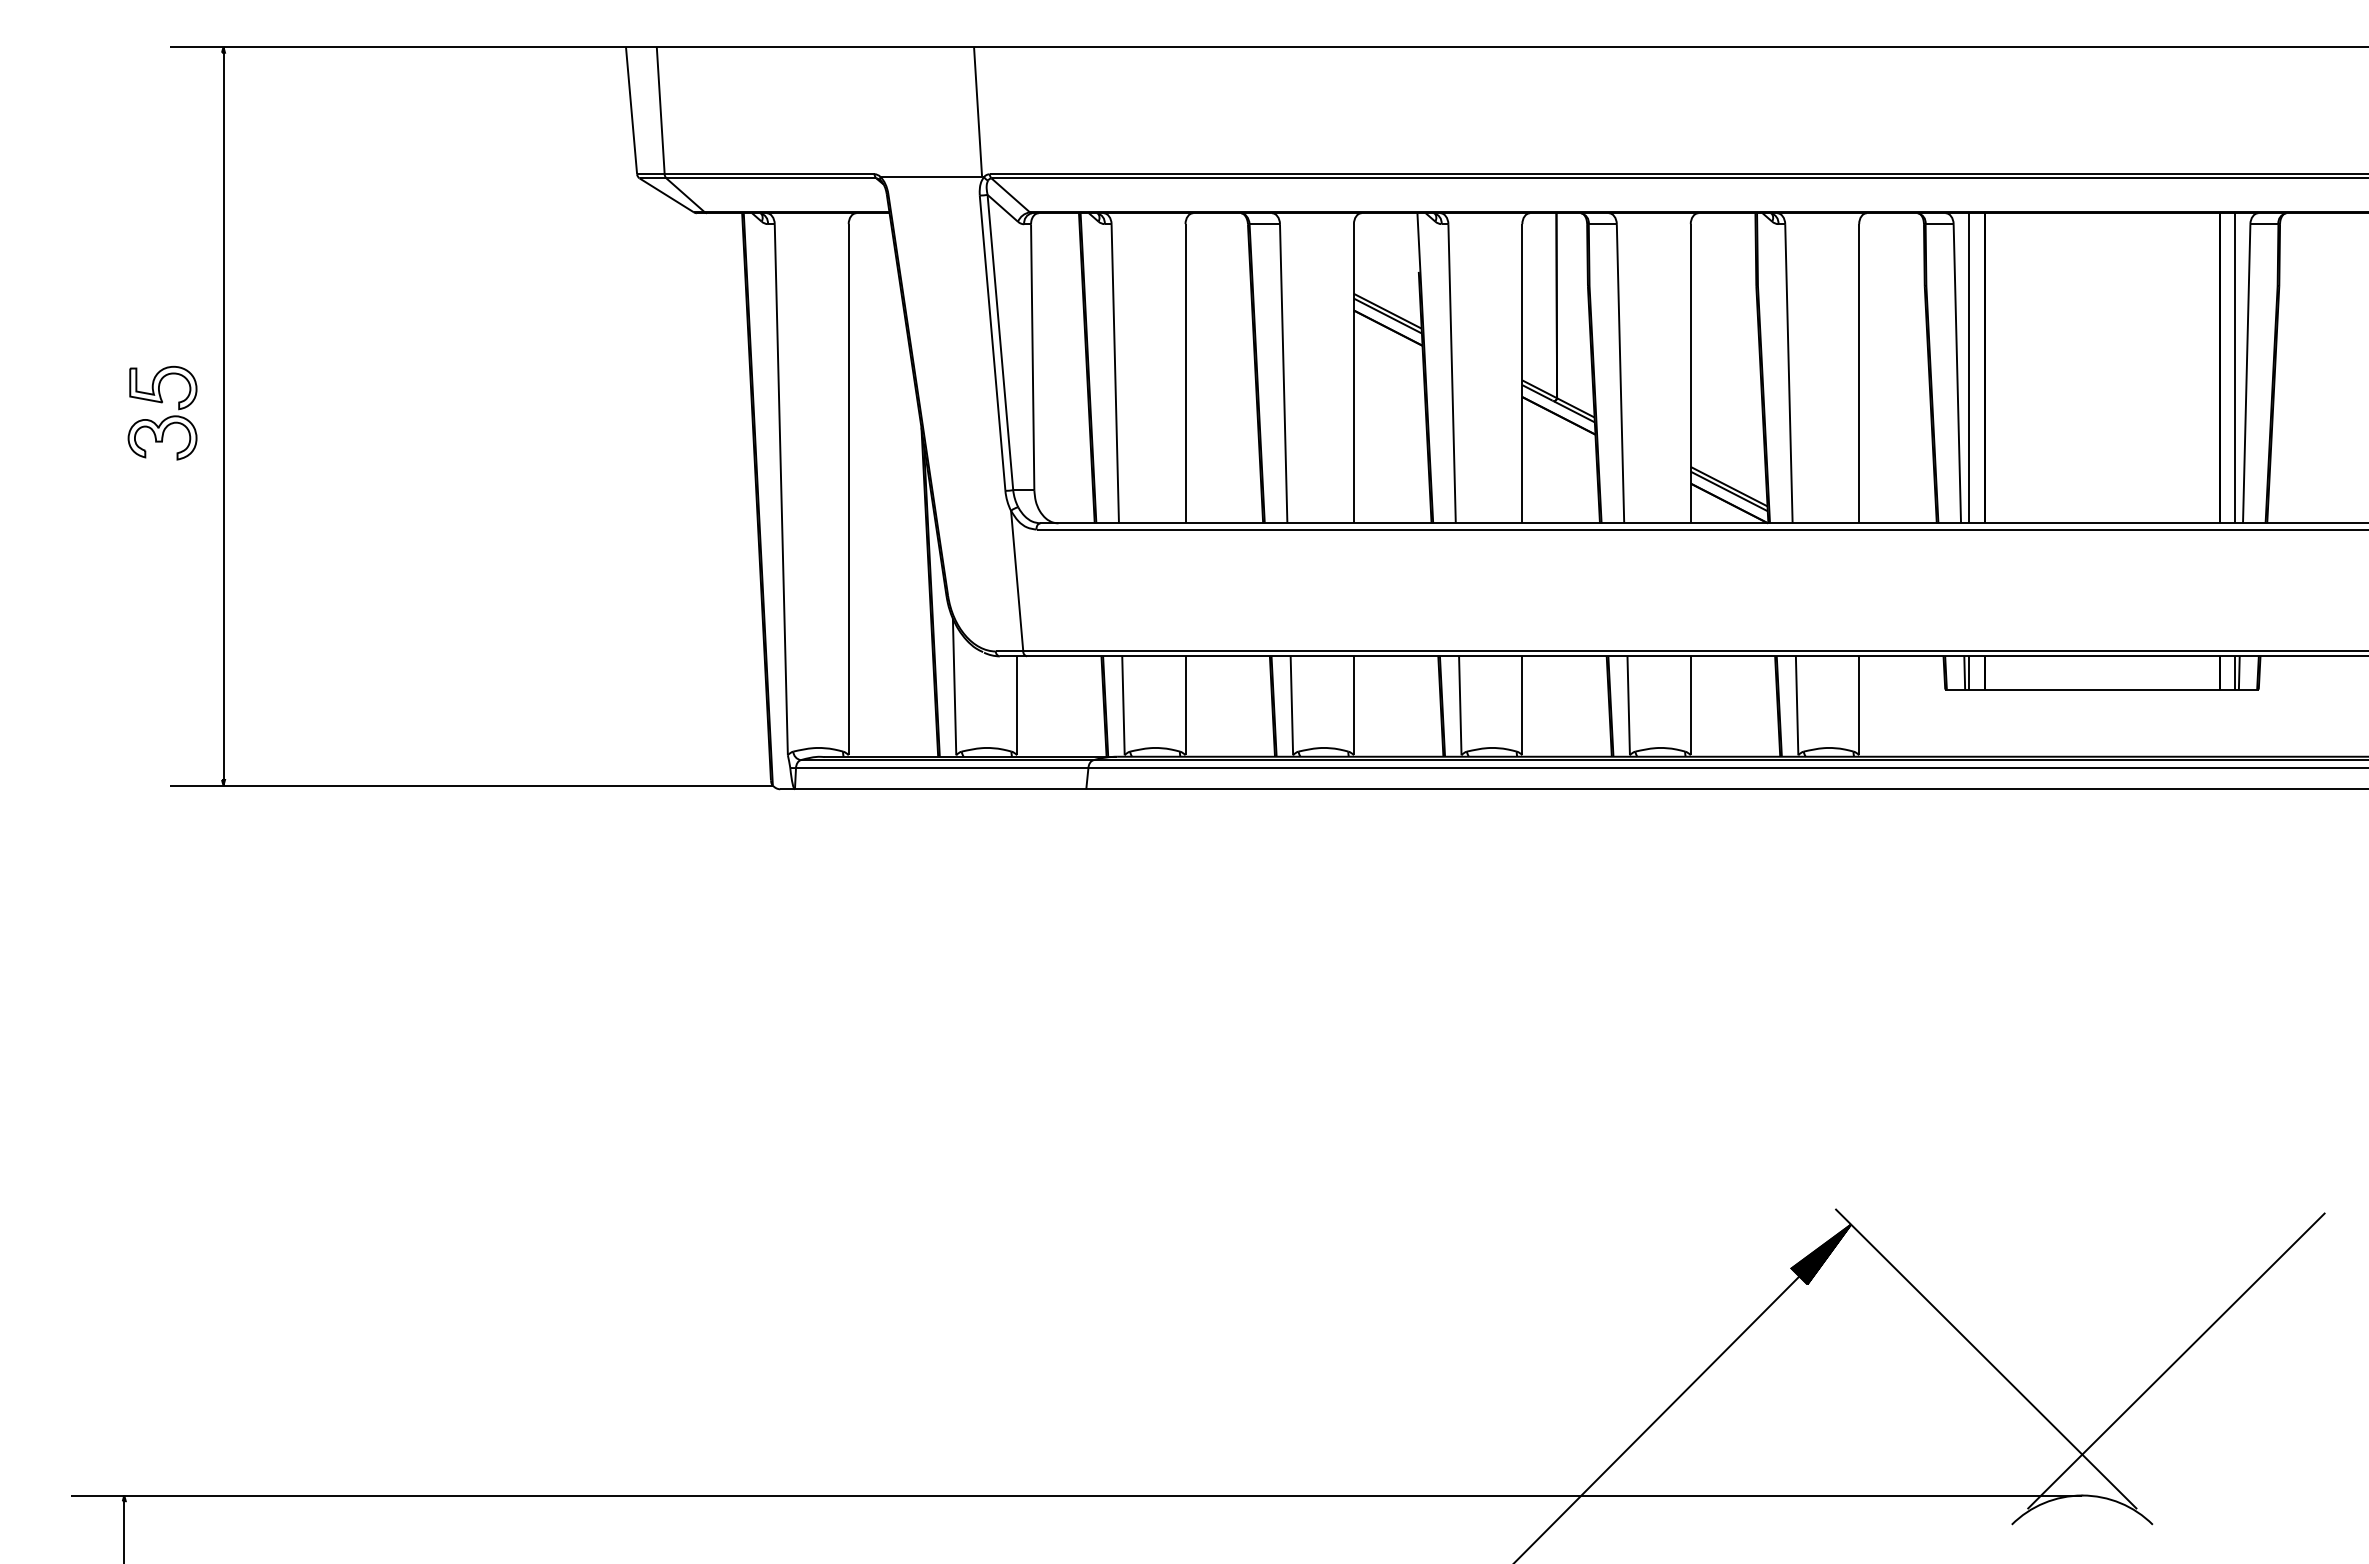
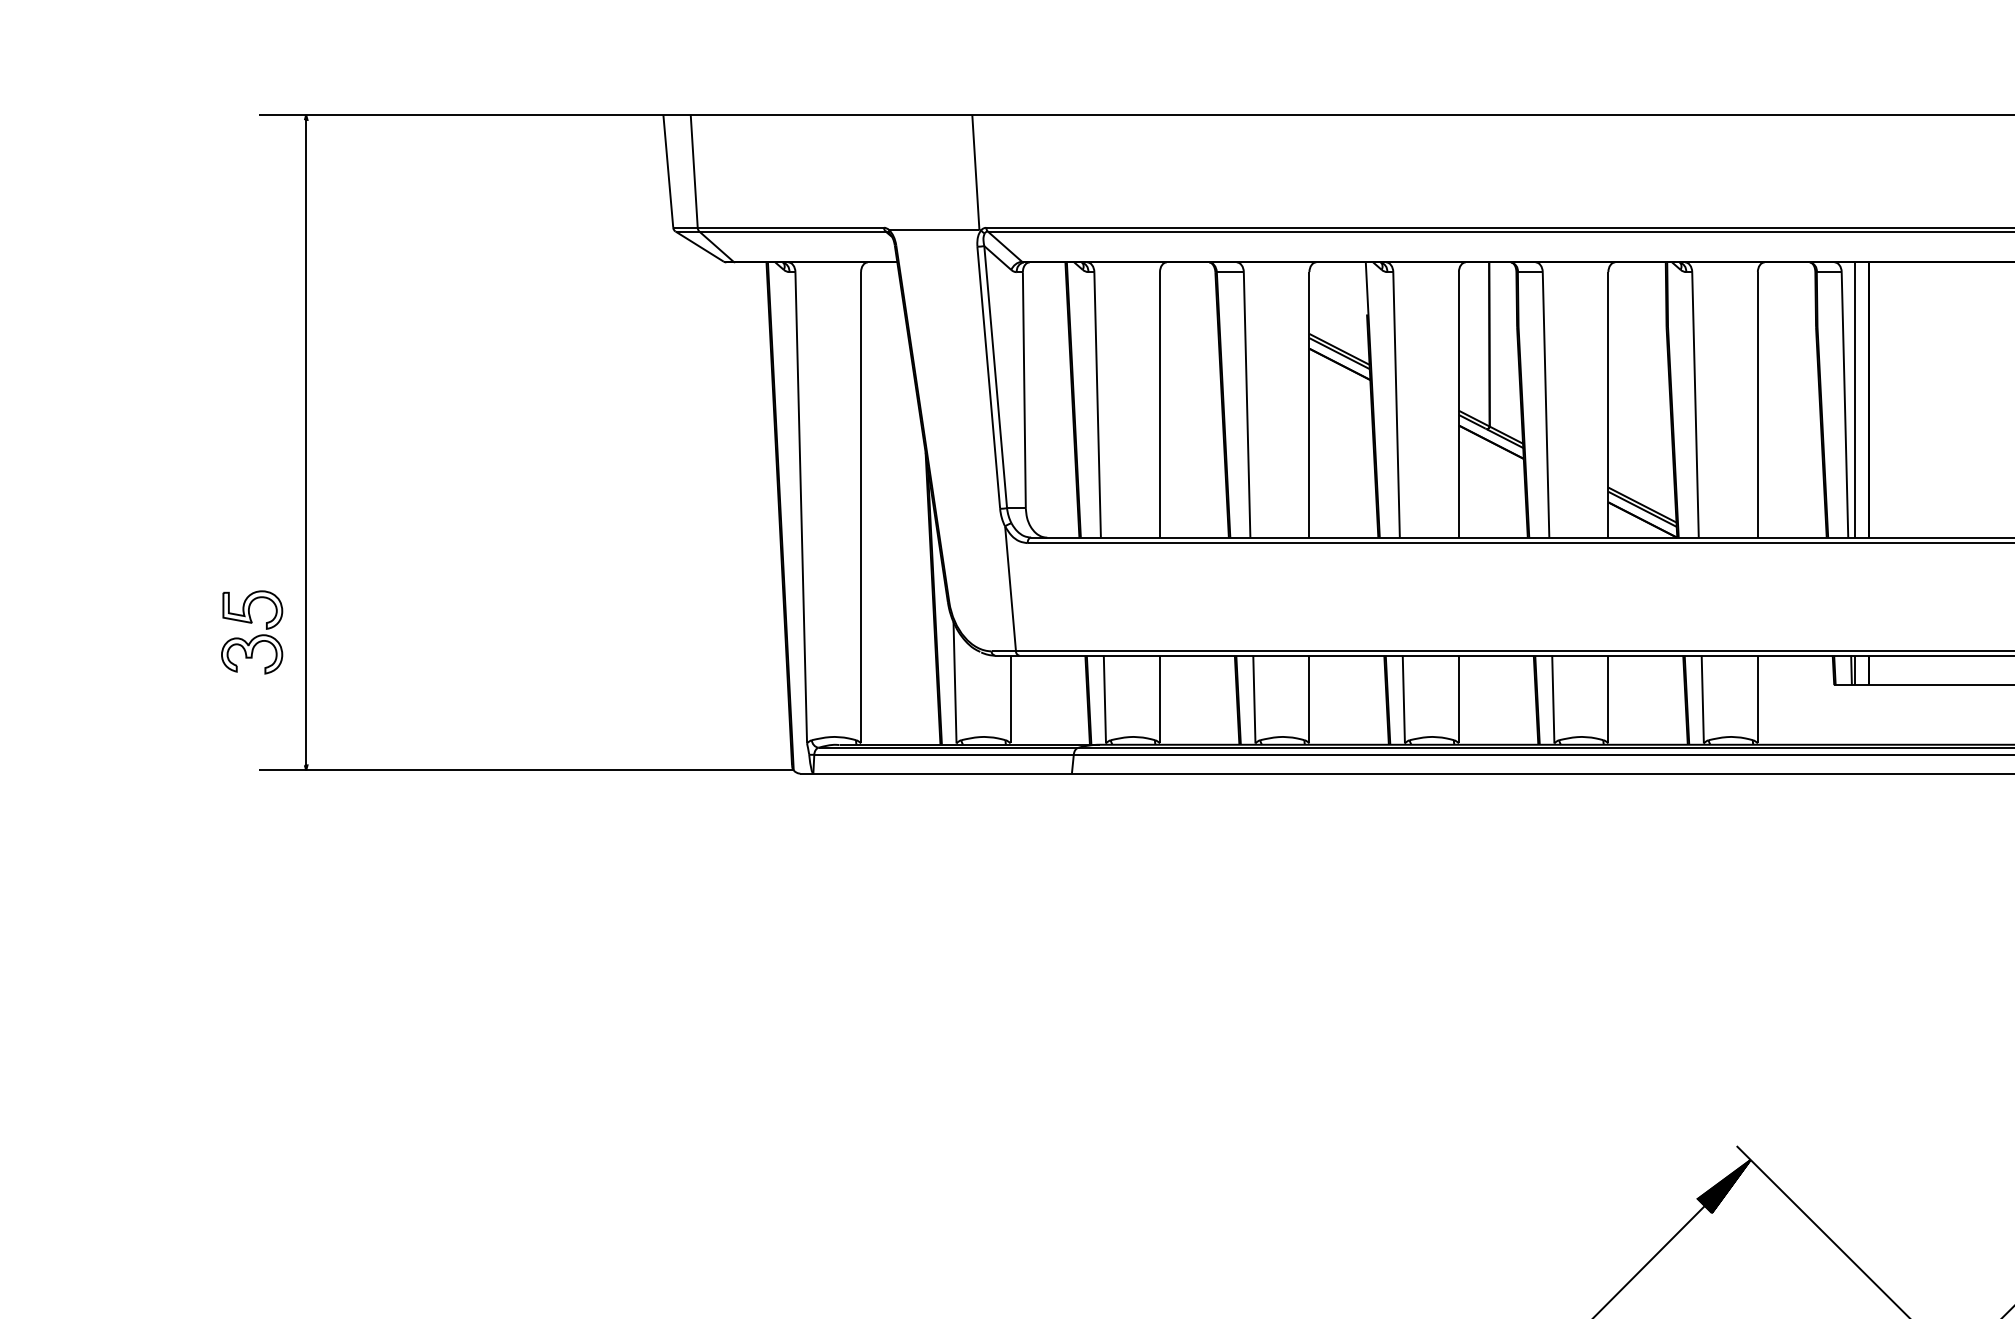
part: (166, 417) -> (255, 636), moved

